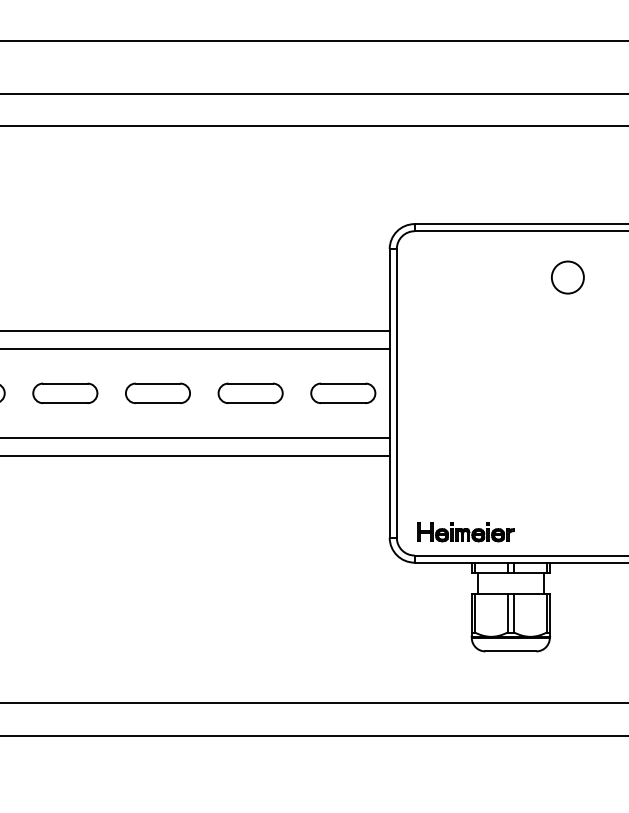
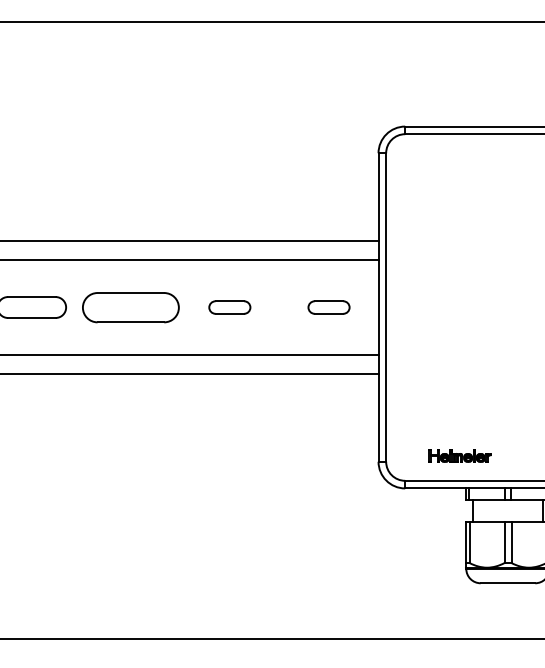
part: (157, 392) -> (130, 306), size x1.4
part: (250, 393) -> (229, 307), size x0.6
part: (343, 393) -> (329, 307), size x0.6
part: (465, 532) -> (459, 456), size x0.6

